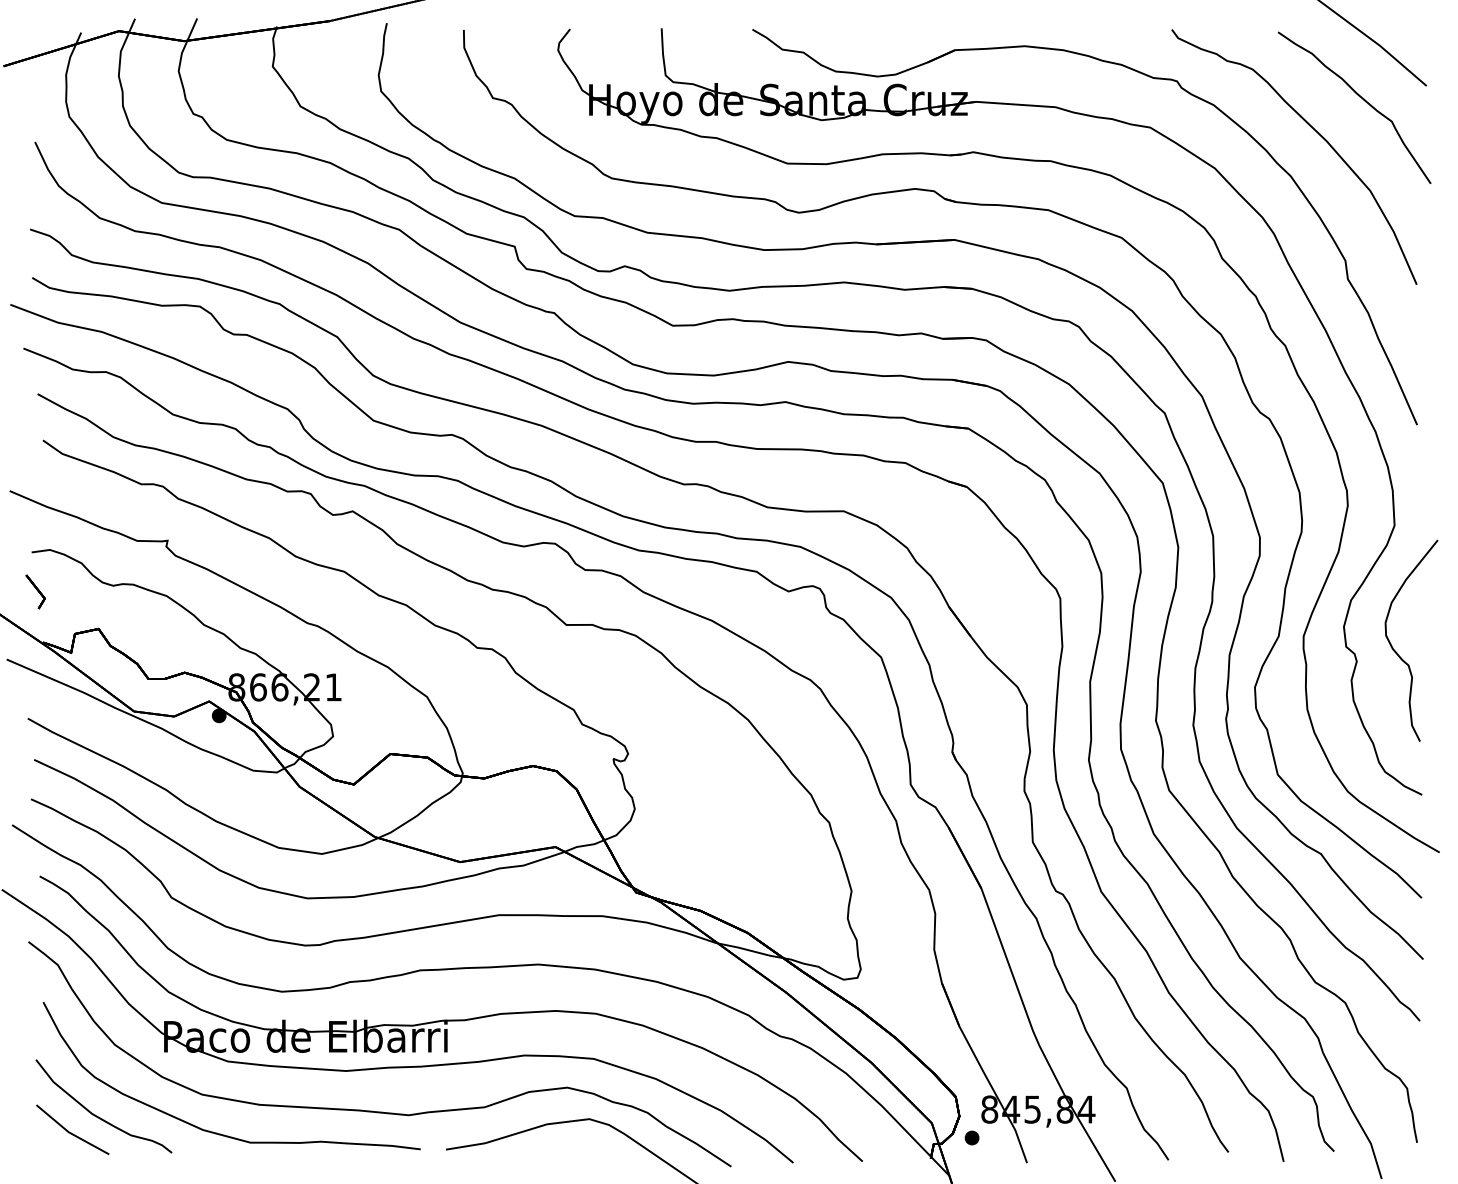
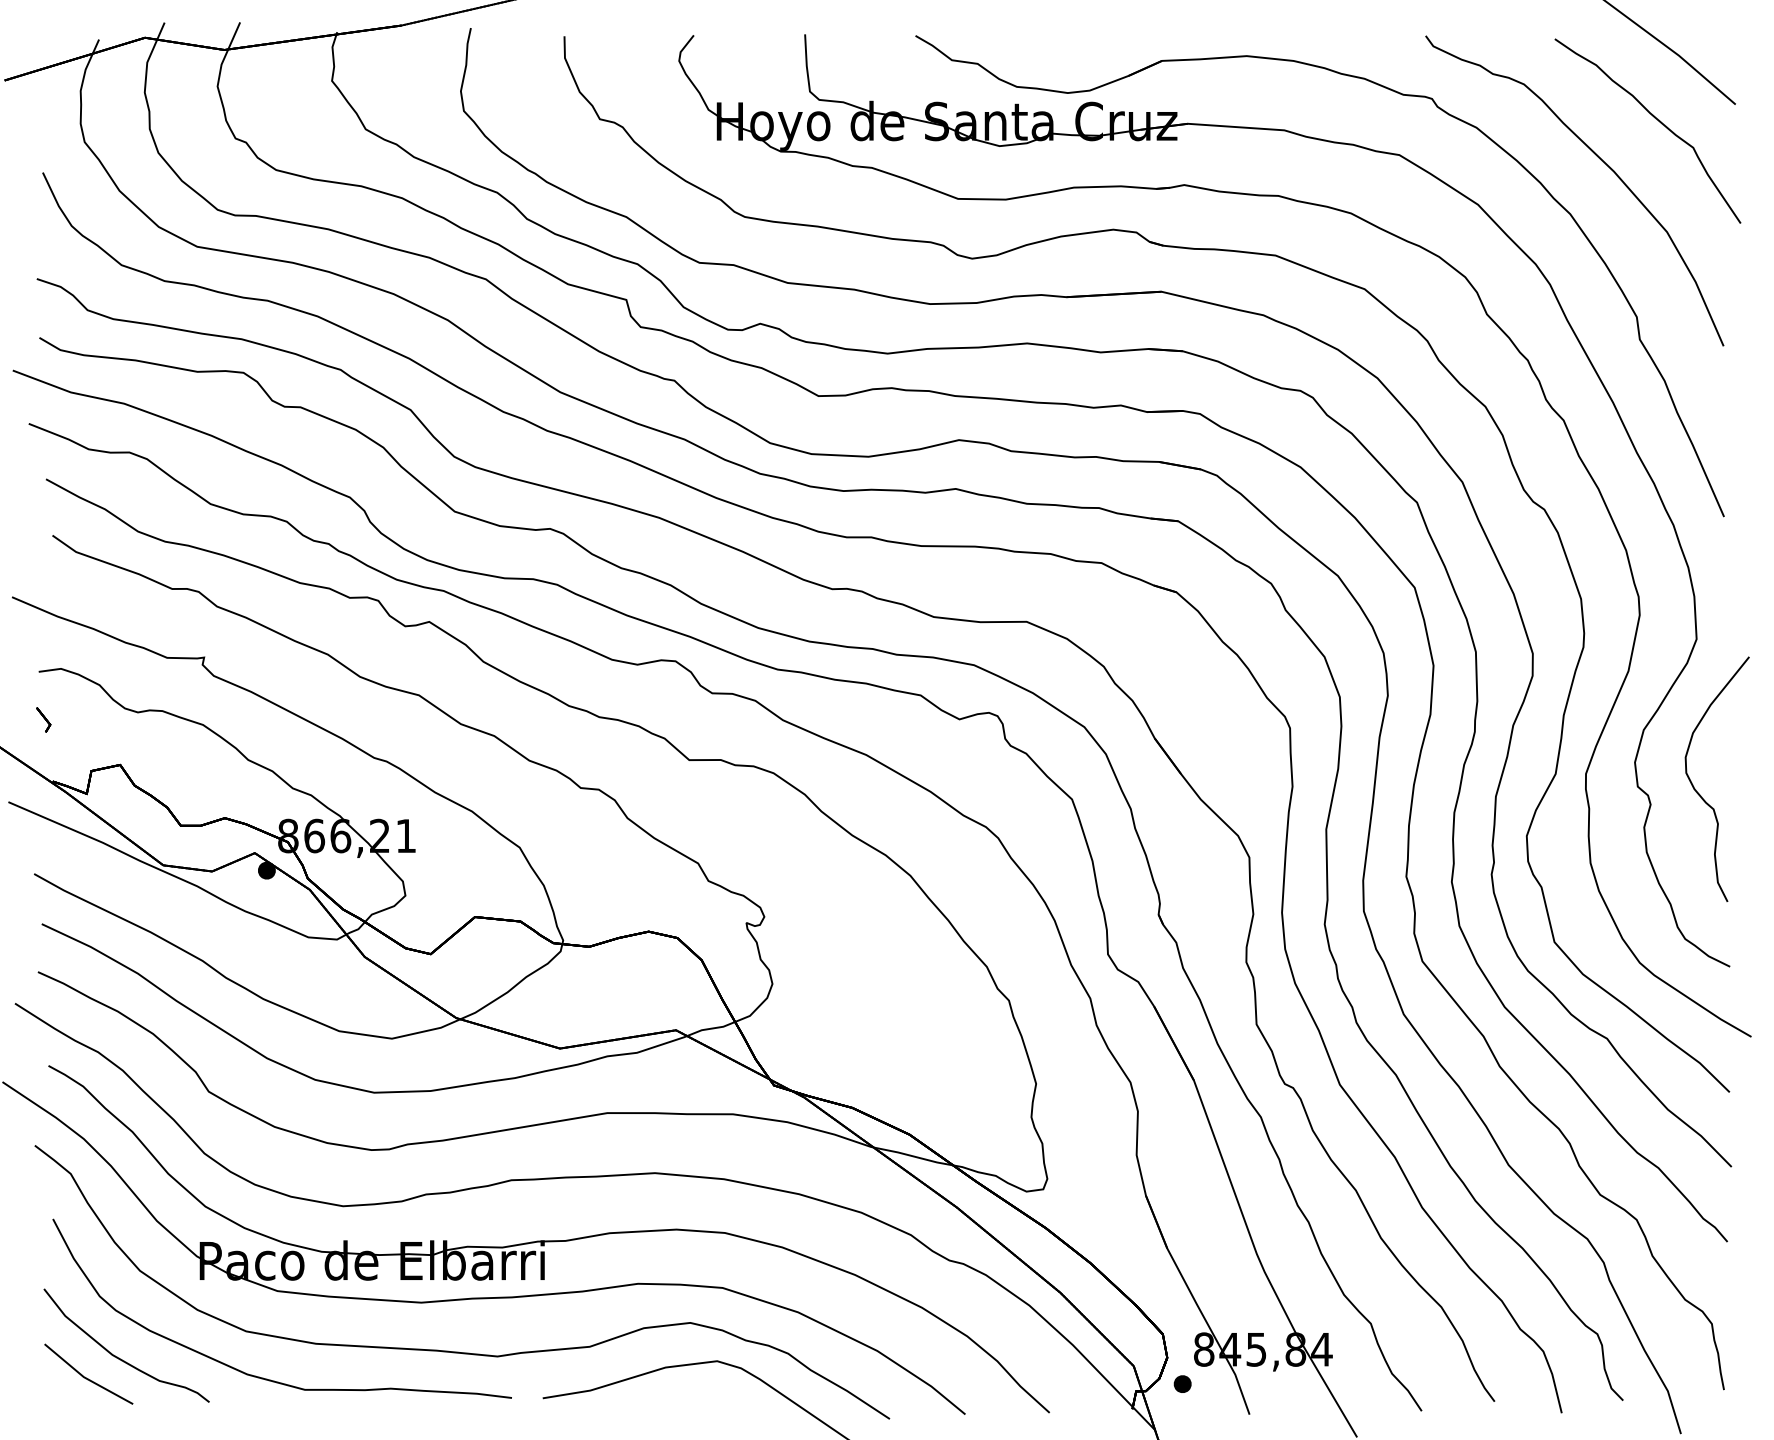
part: (35, 591) -> (43, 719), size x0.6

